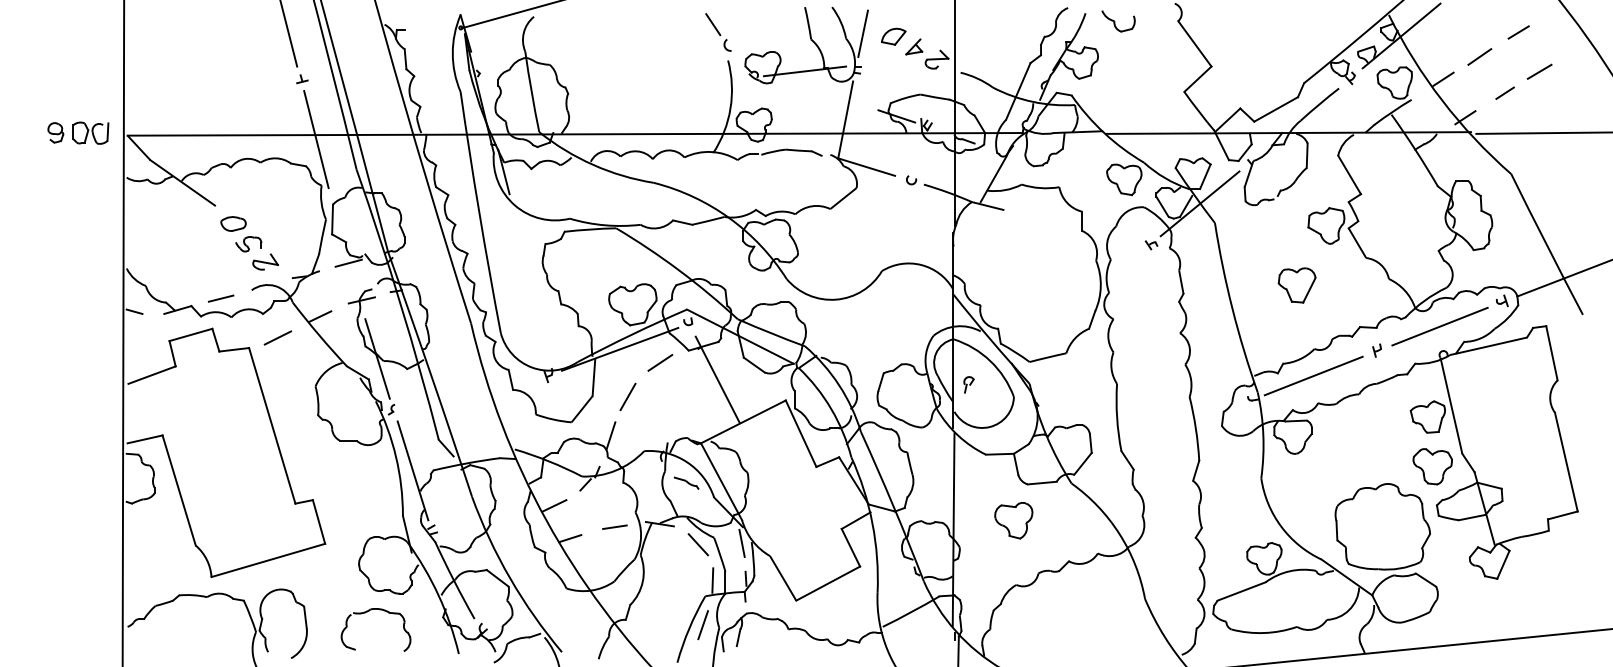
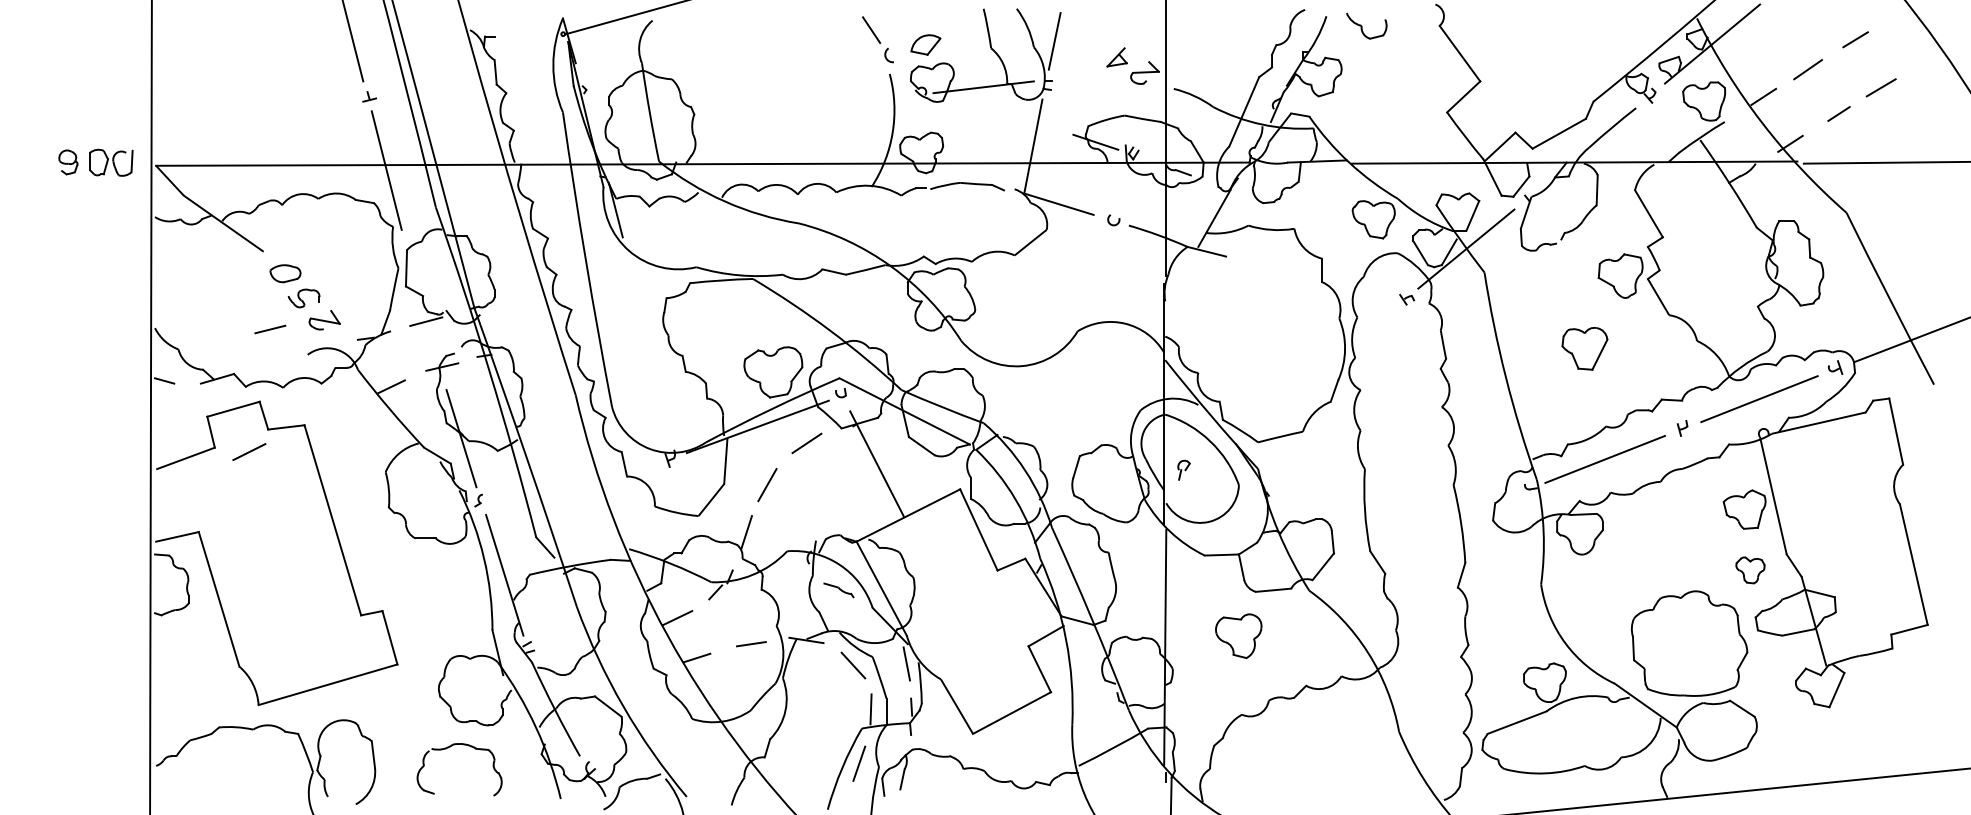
part: (893, 36) -> (925, 44), moved
line: (220, 298) -> (269, 329), moved
line: (277, 337) -> (248, 451), moved
part: (1432, 466) -> (1750, 569), size x0.6

